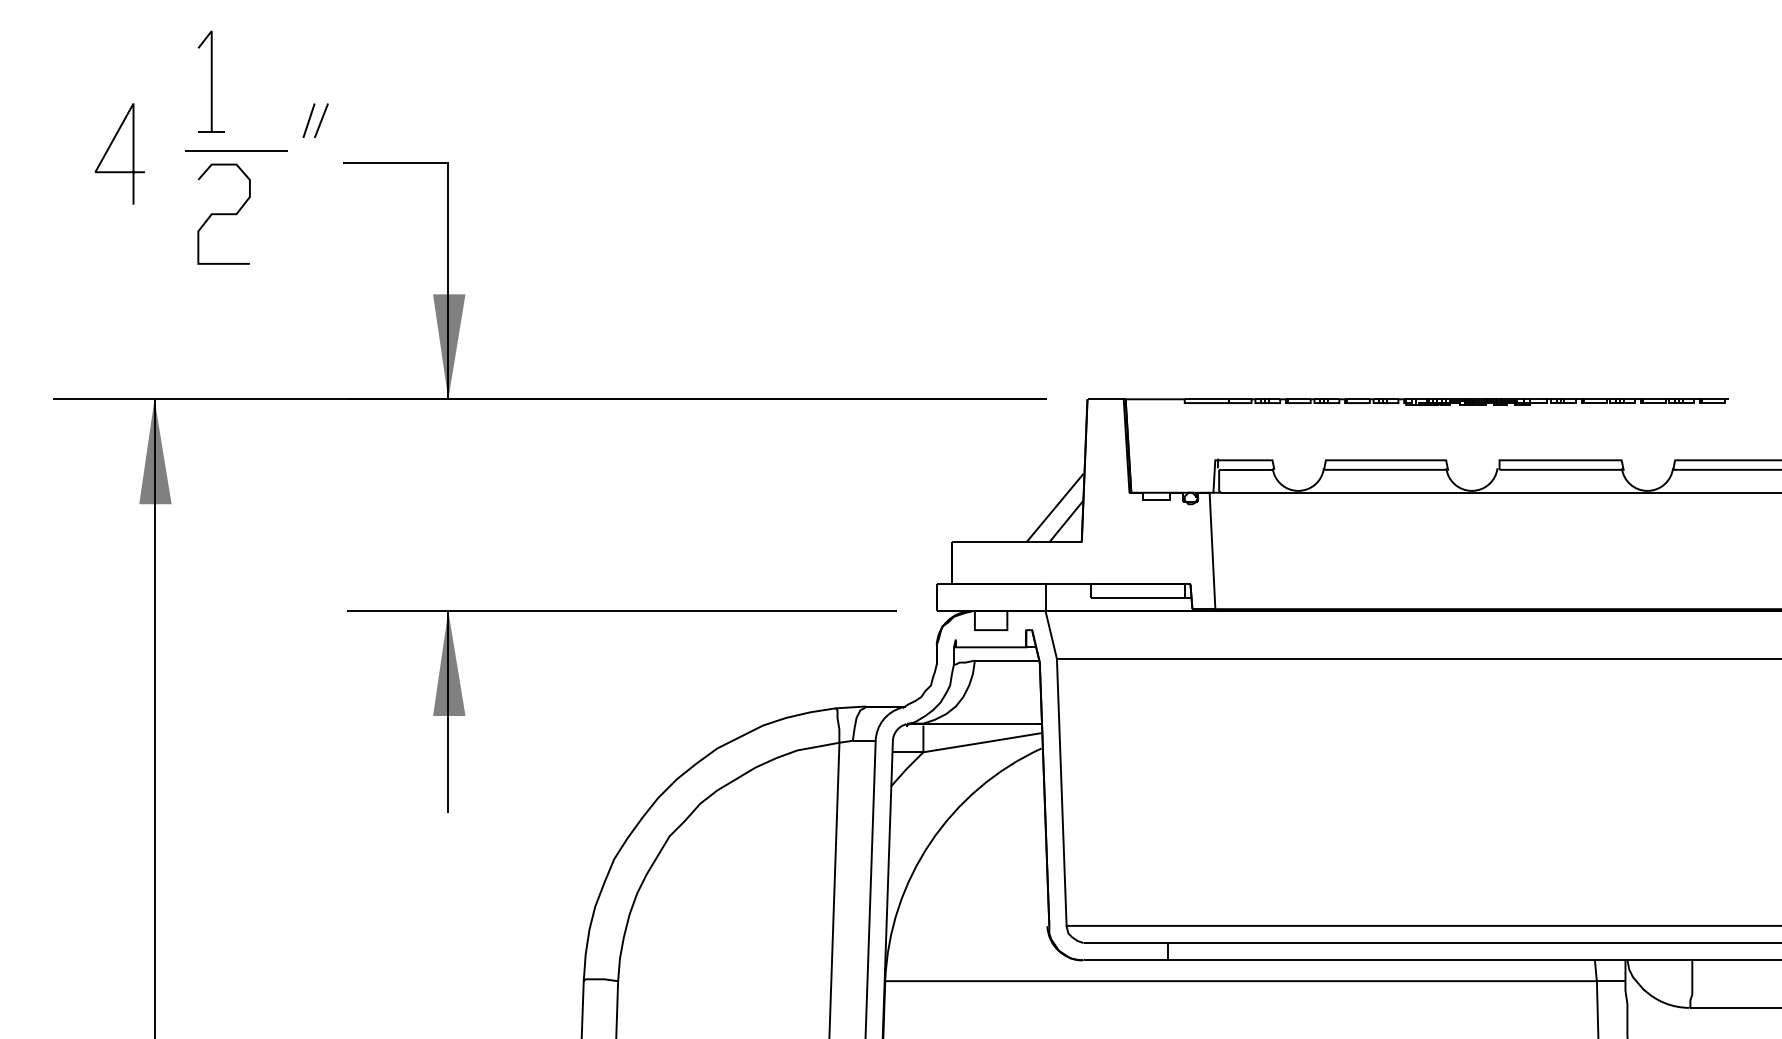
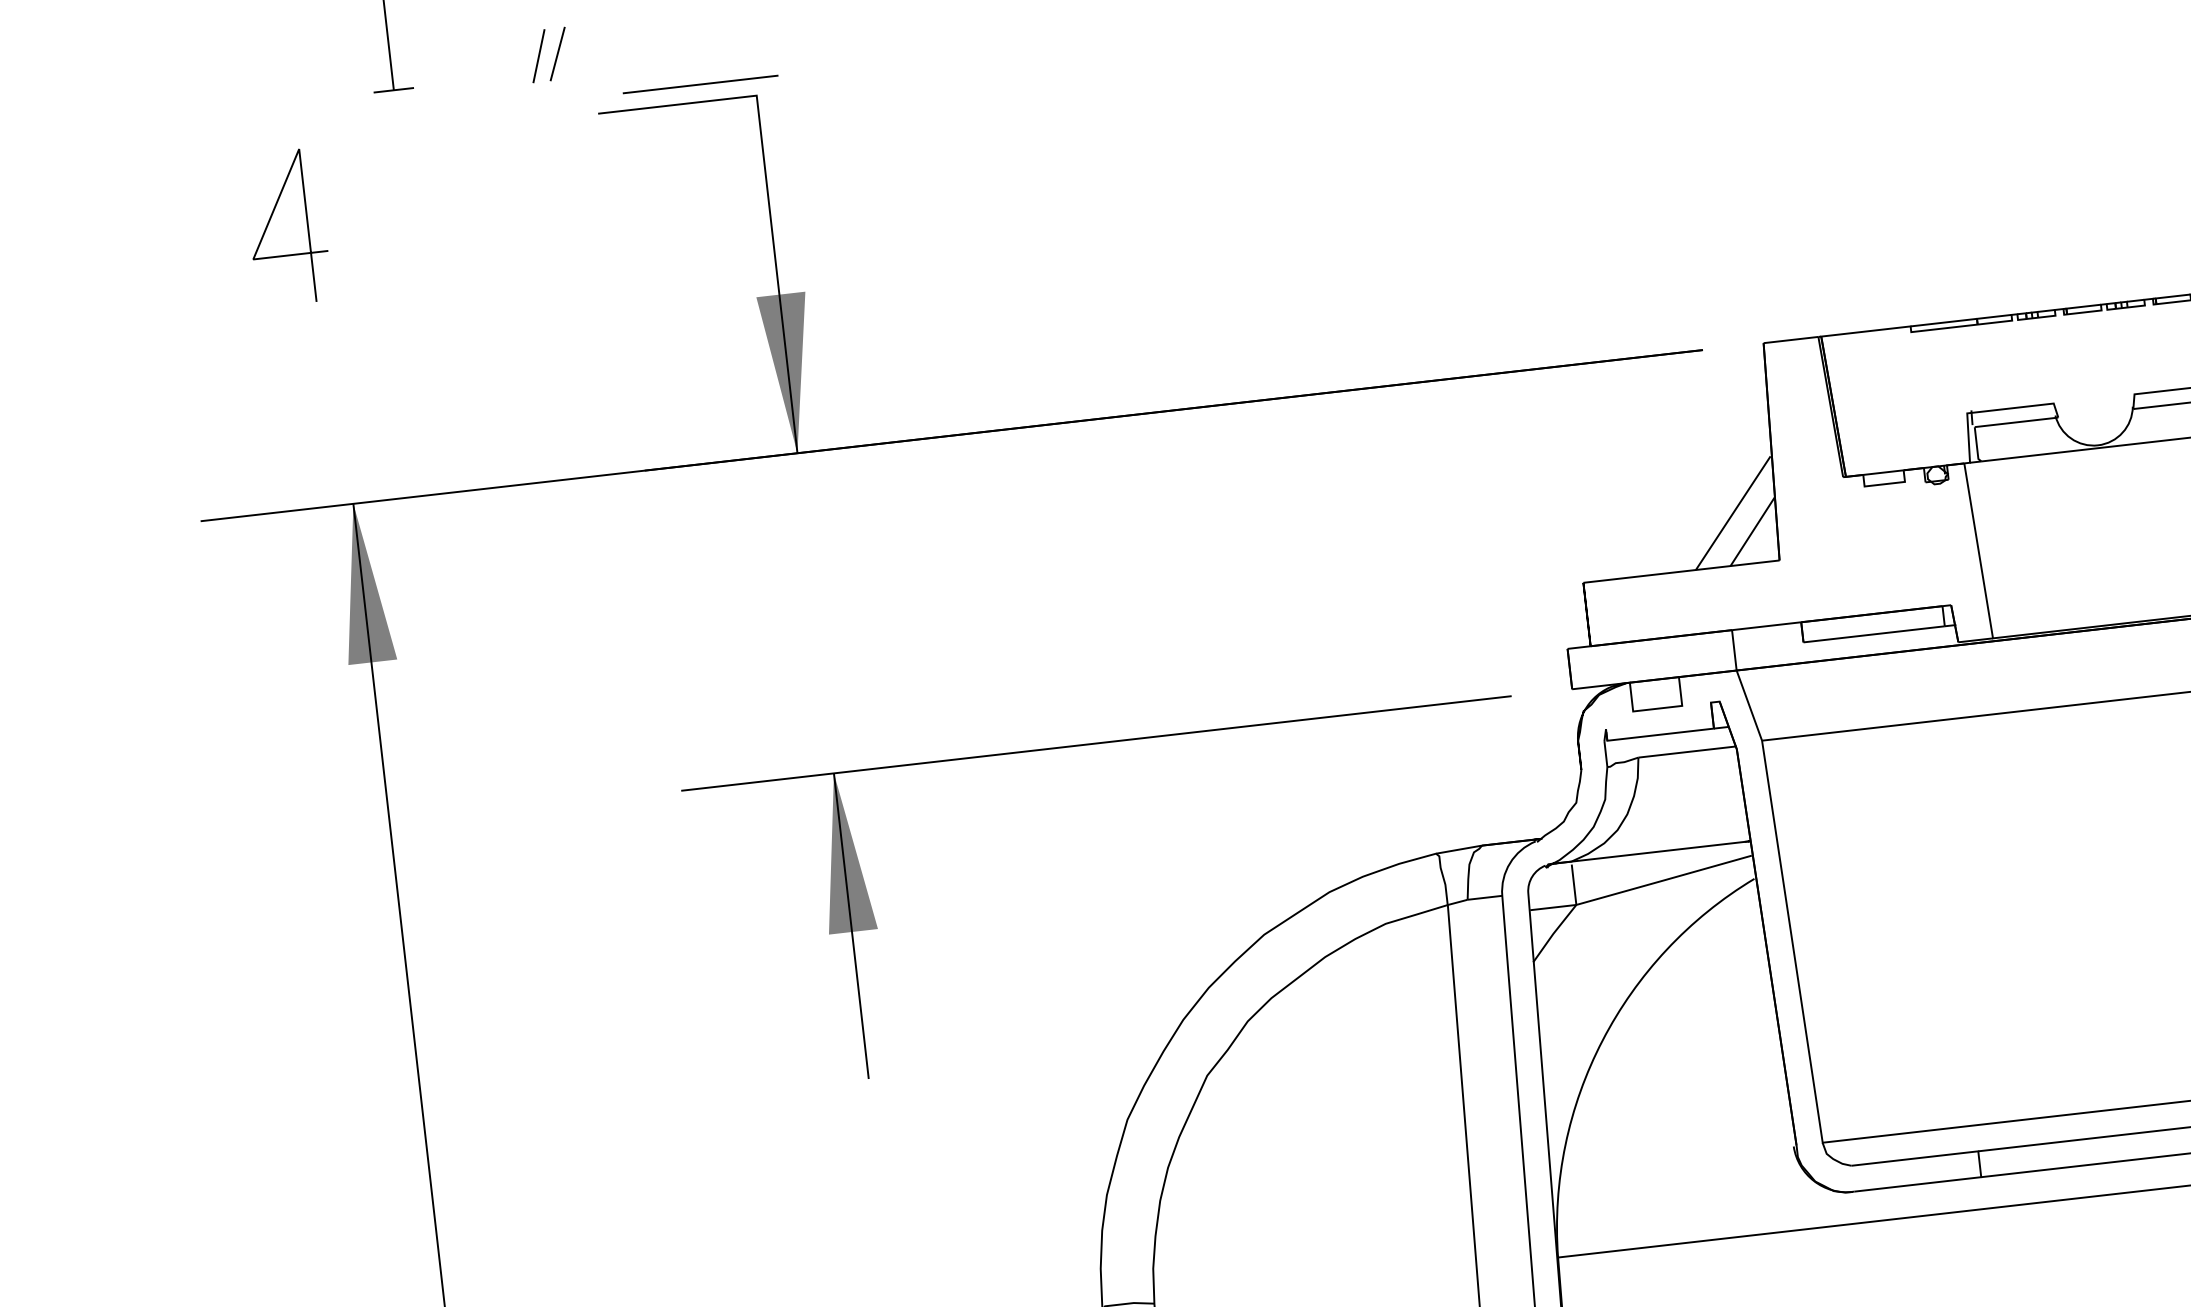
line: (110, 147) -> (271, 219), moved
line: (236, 150) -> (700, 83), moved
curve: (223, 213) -> (425, 211), removed

